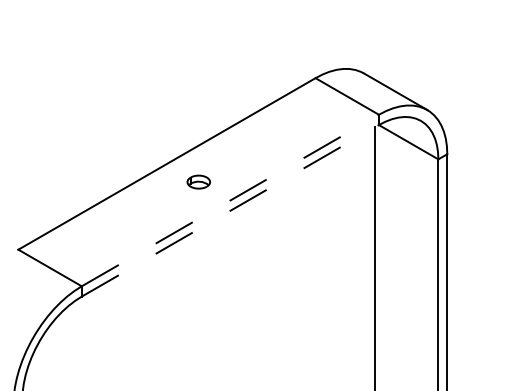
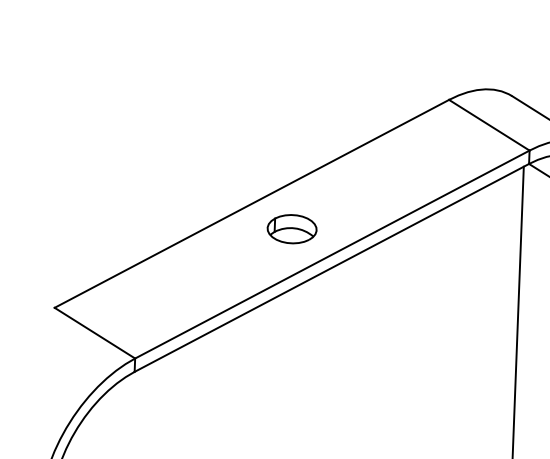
part: (198, 181) -> (291, 228), size x1.67
line: (230, 200) -> (332, 254), dashed -> solid
line: (230, 210) -> (332, 267), dashed -> solid

